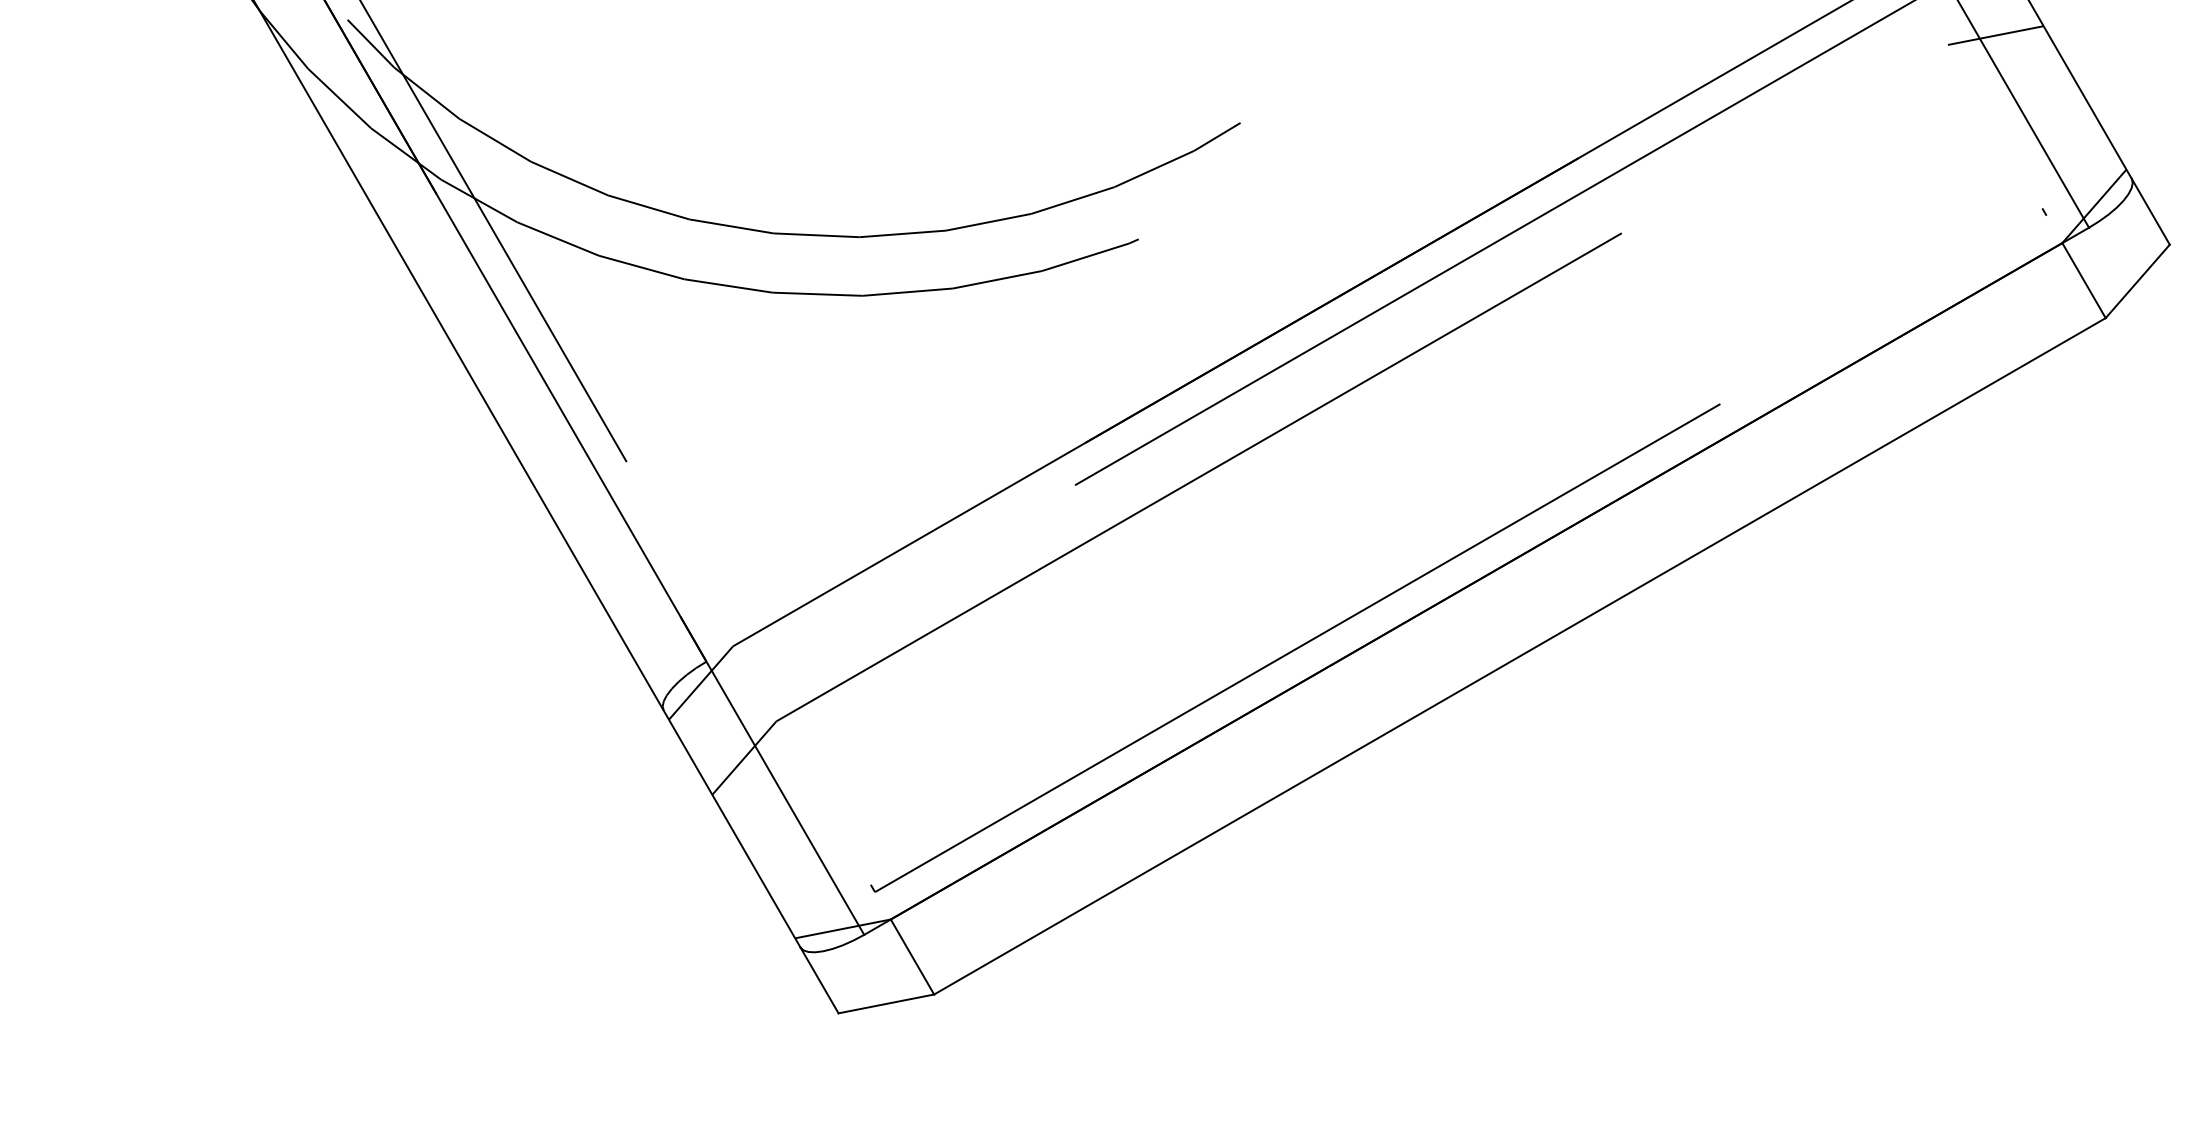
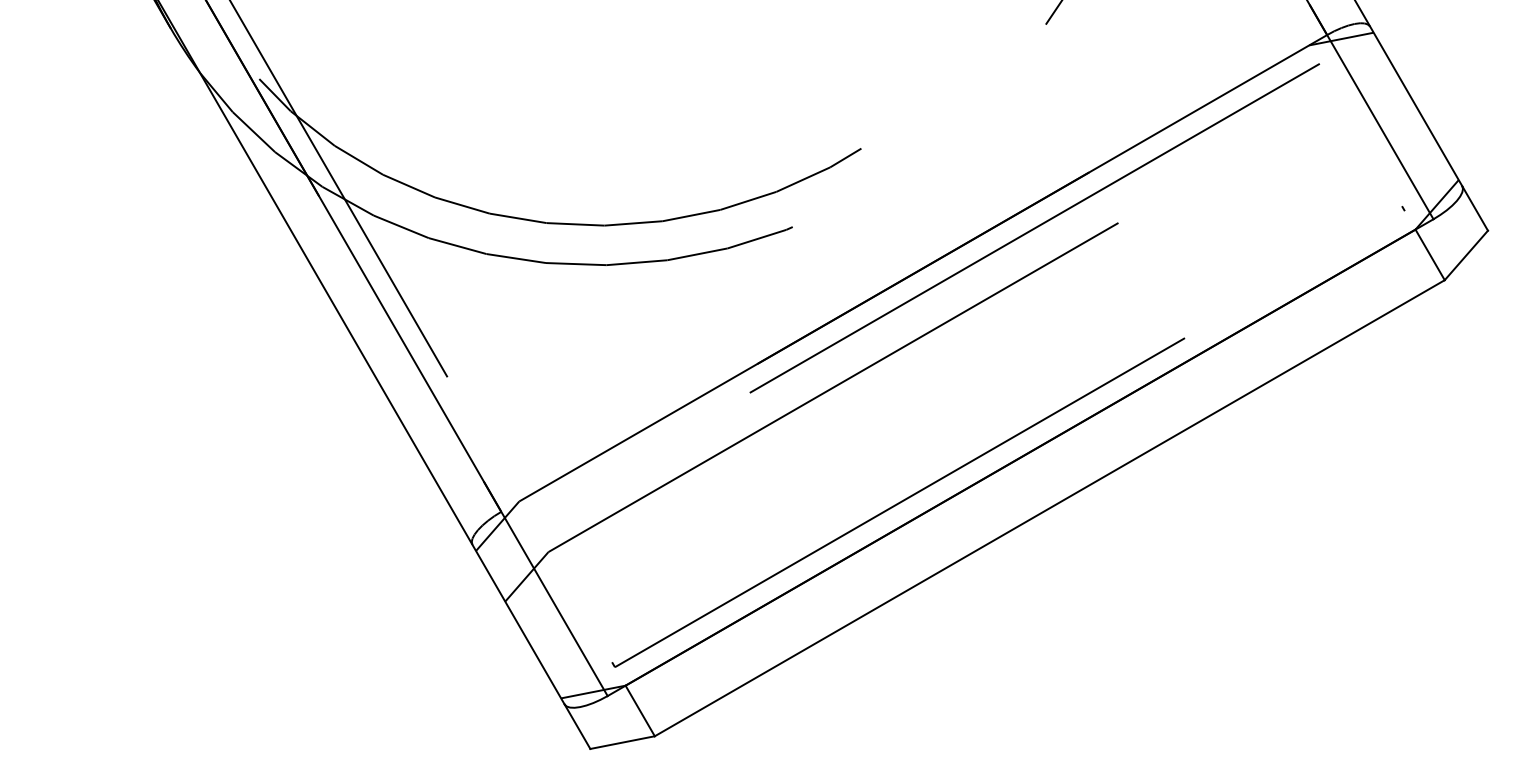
line: (1995, 35) -> (1370, 89), removed

